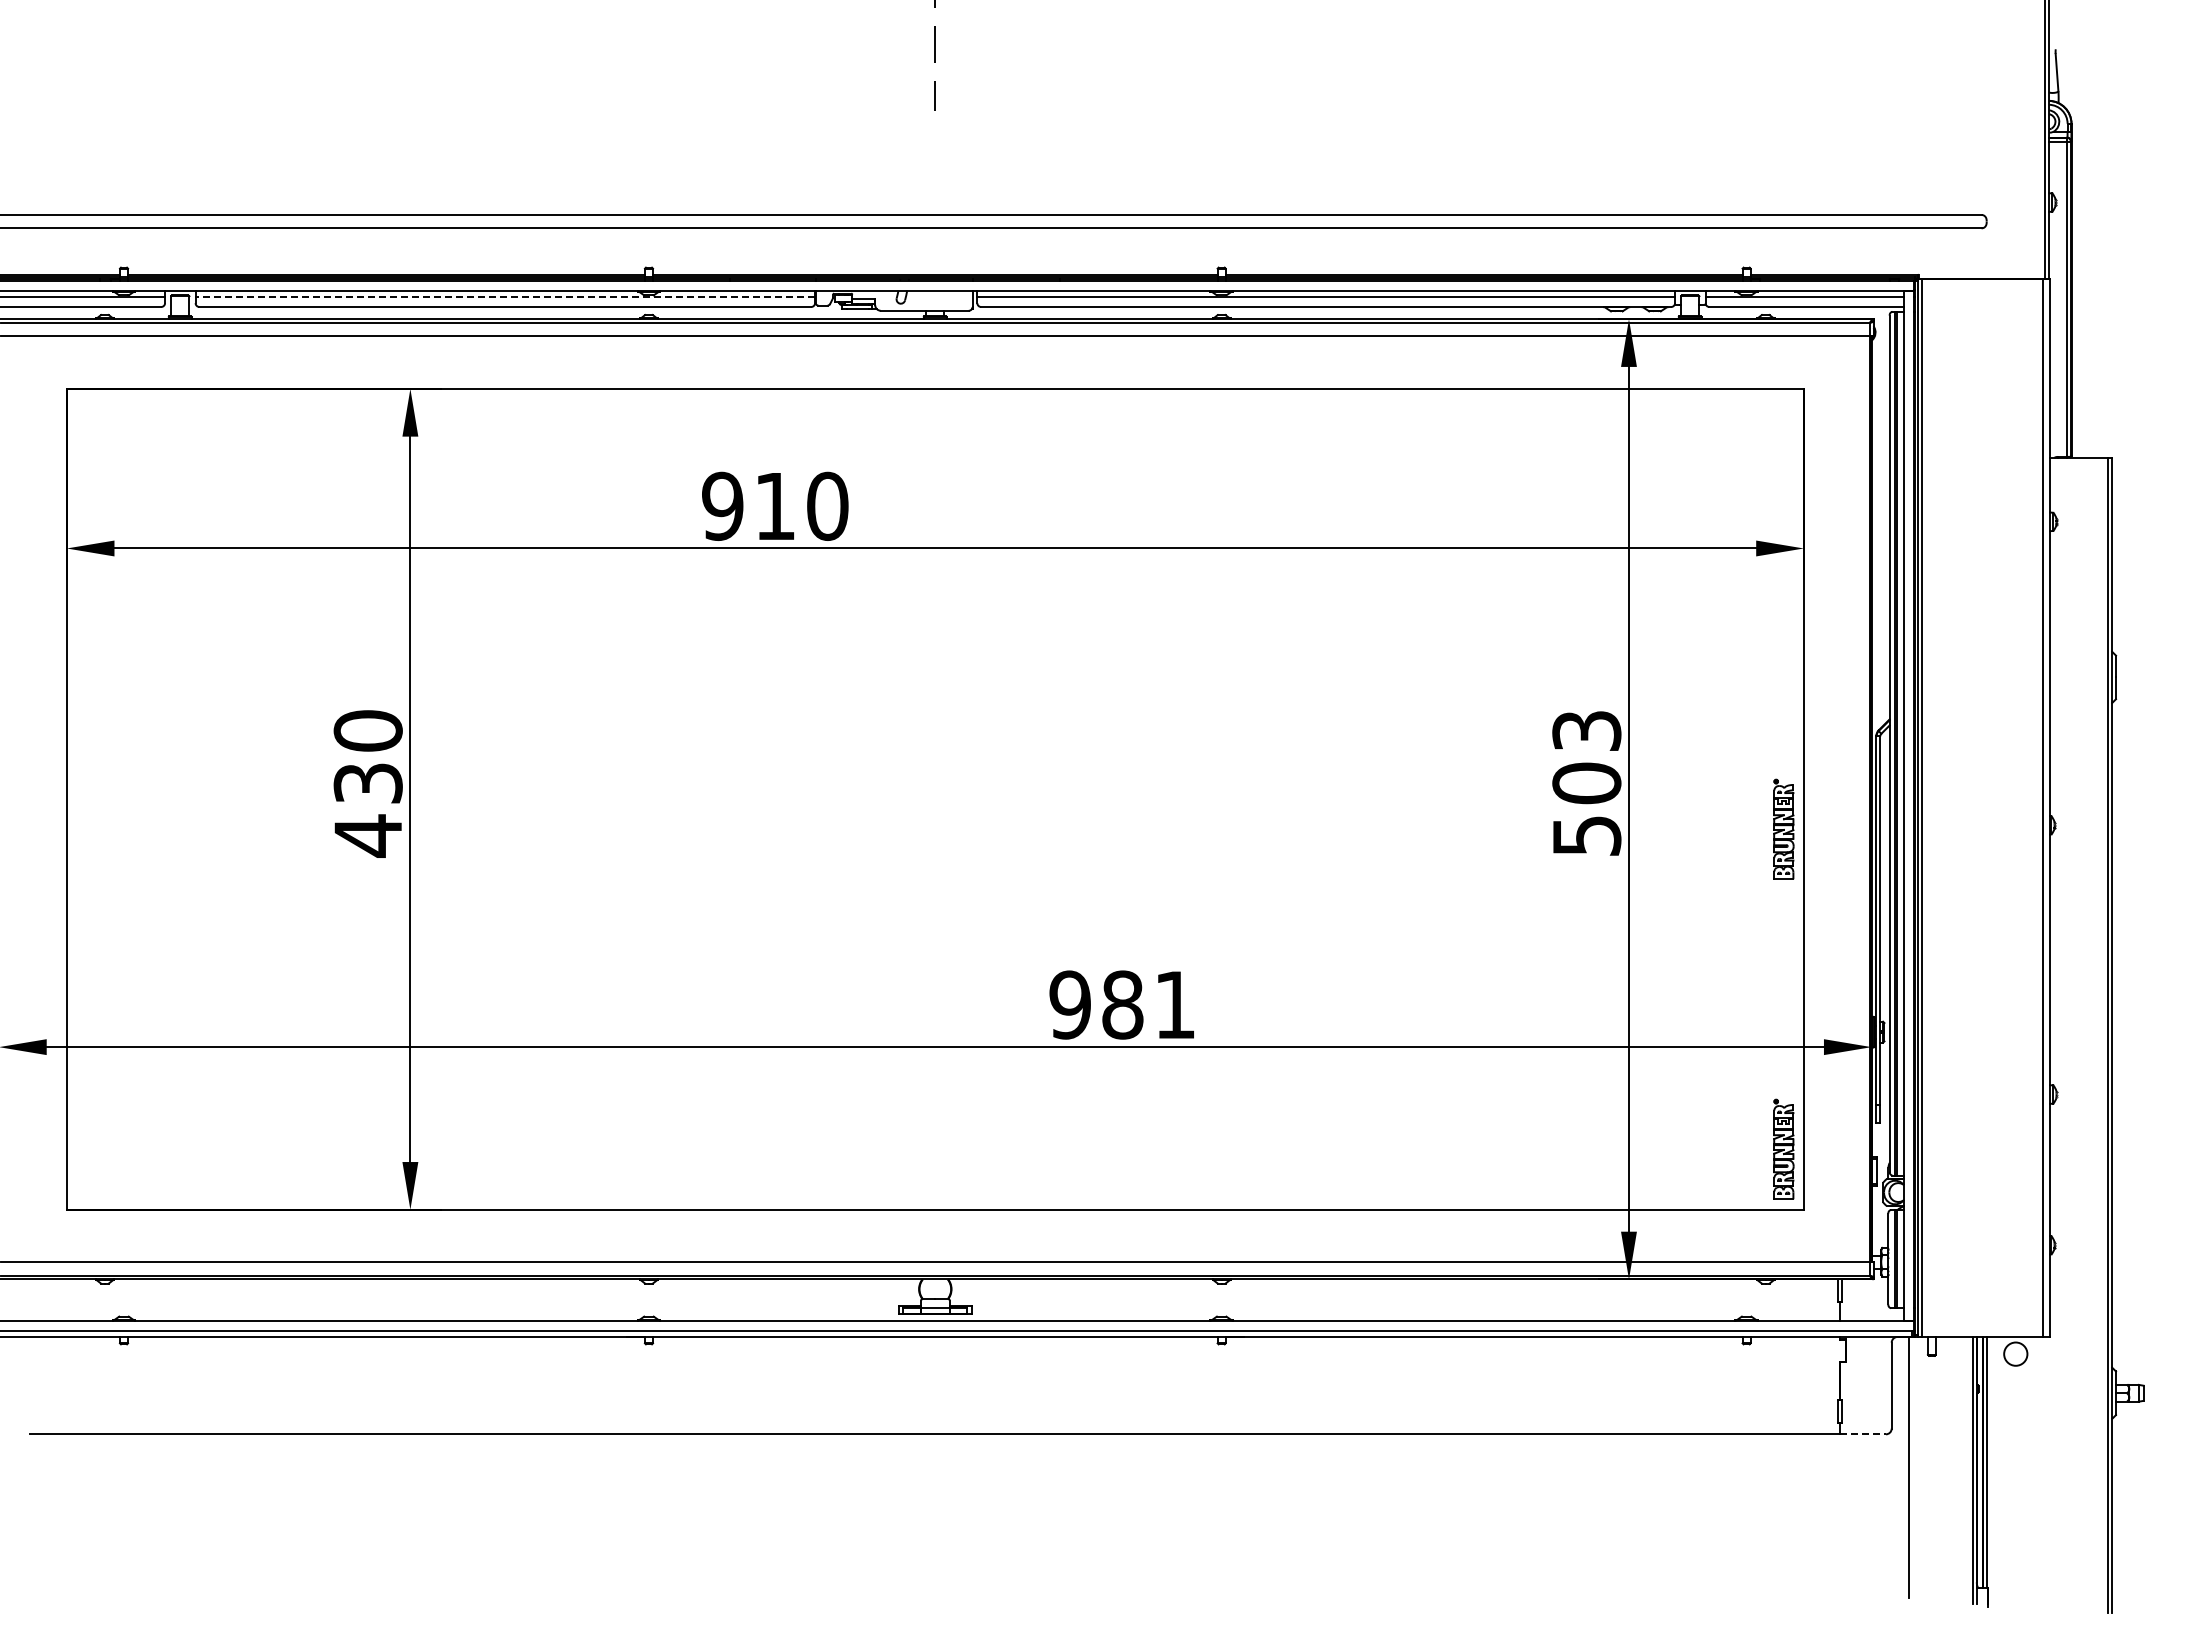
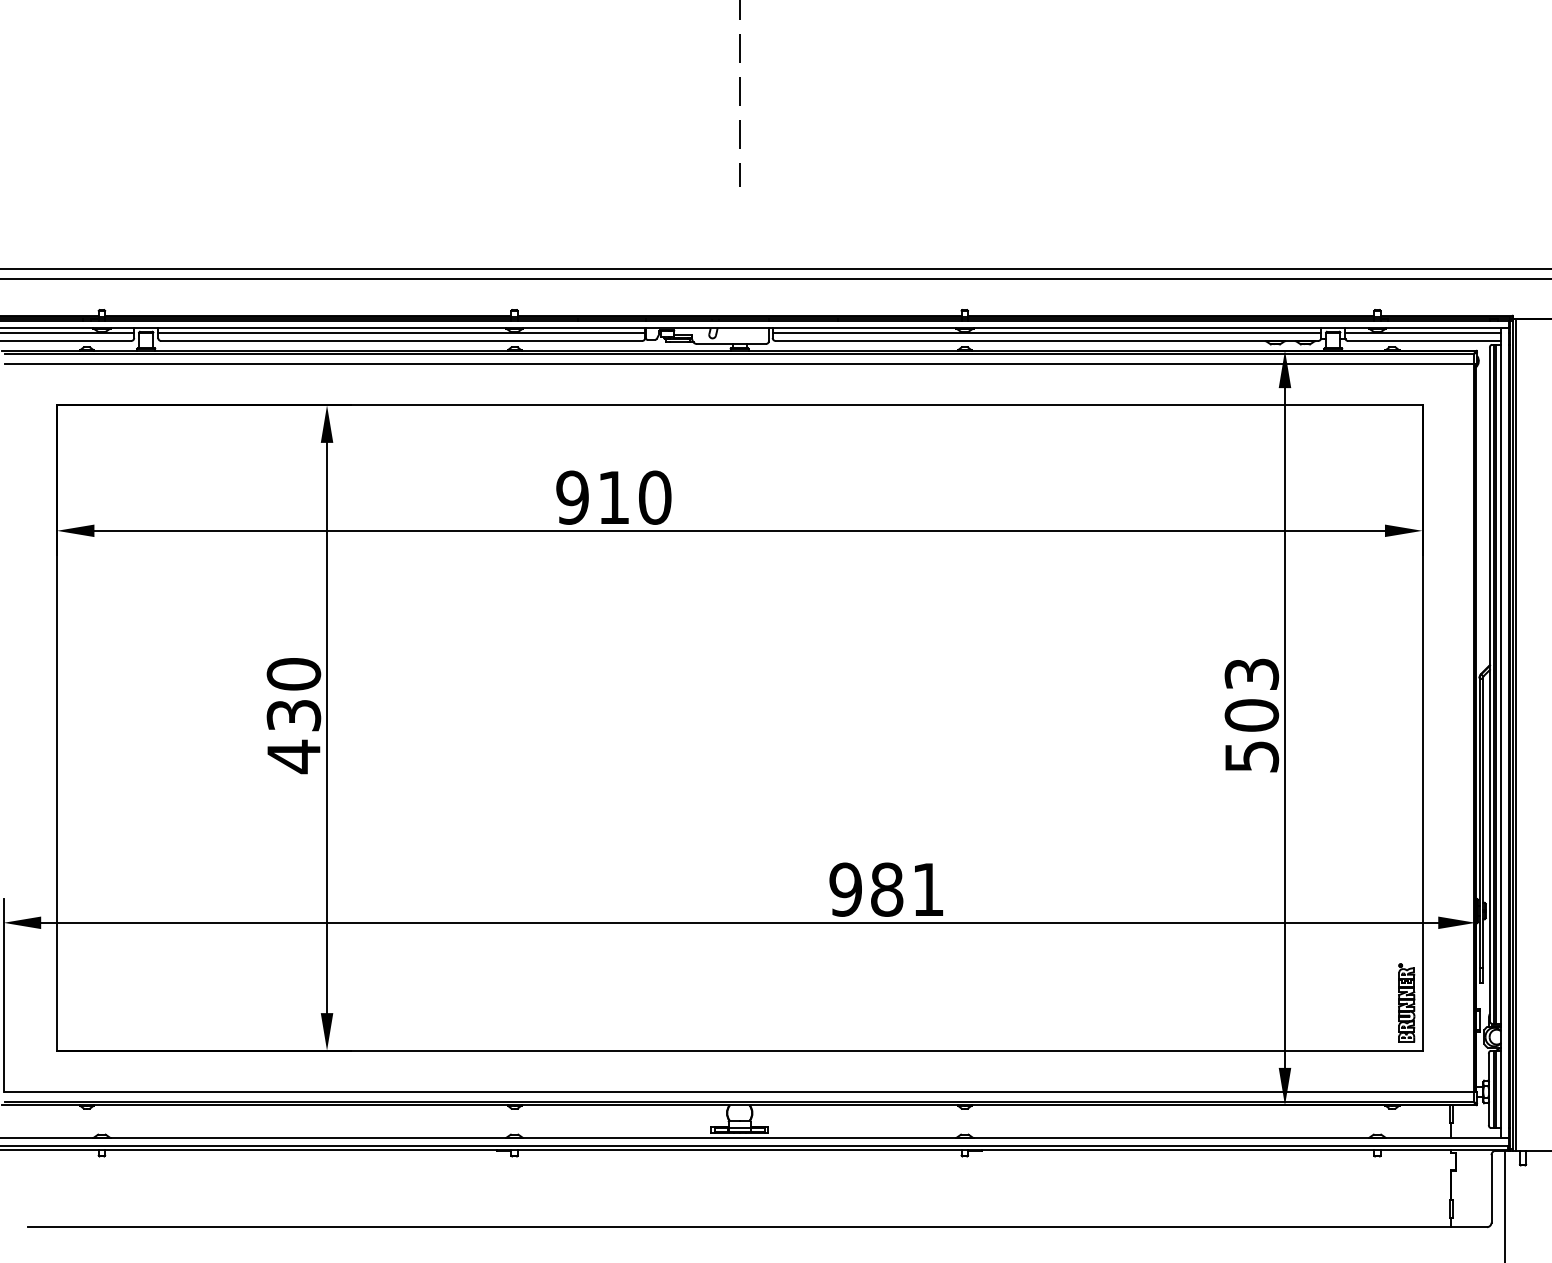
line: (505, 297) -> (401, 333), dashed -> solid
part: (1783, 828) -> (1406, 750), removed
line: (1863, 1434) -> (1469, 1227), dashed -> solid

